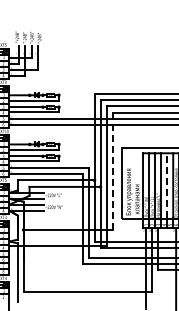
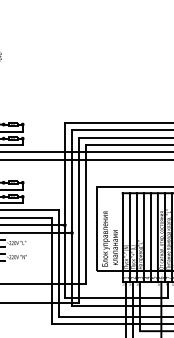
line: (112, 171) -> (86, 214), dashed -> solid
line: (167, 185) -> (151, 231), dashed -> solid

